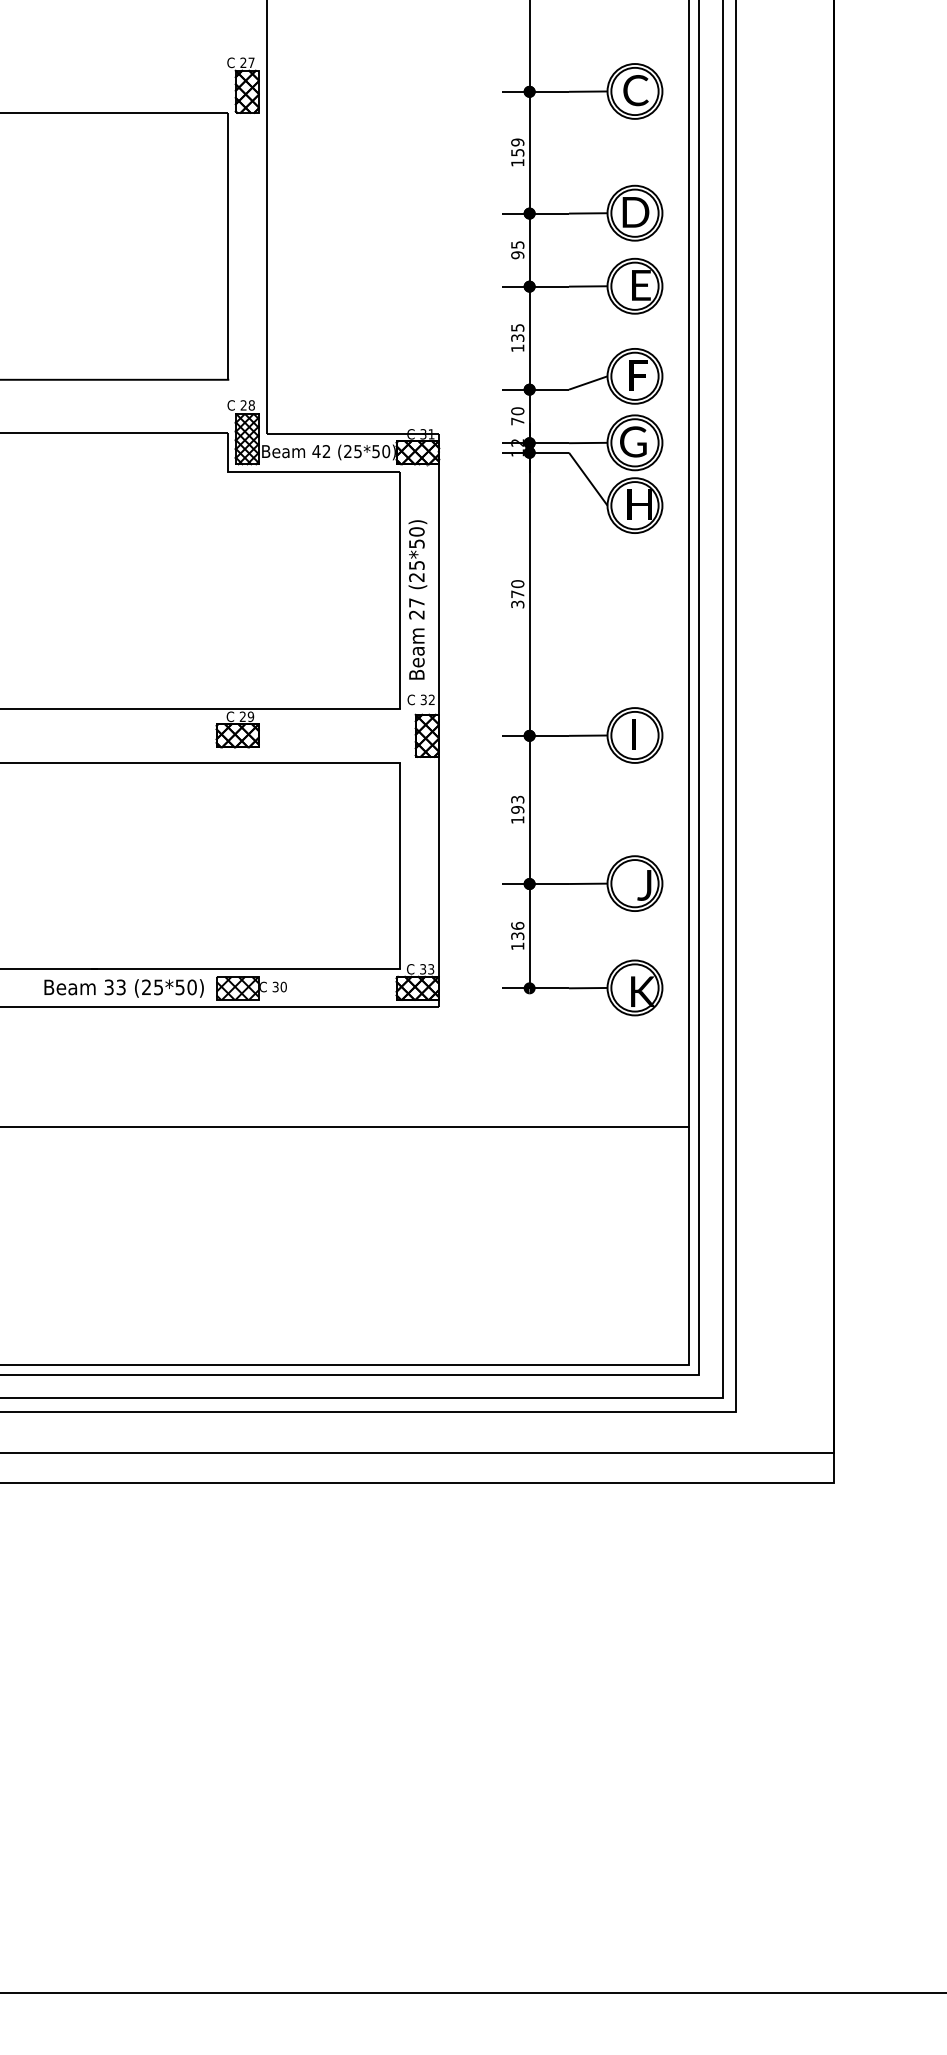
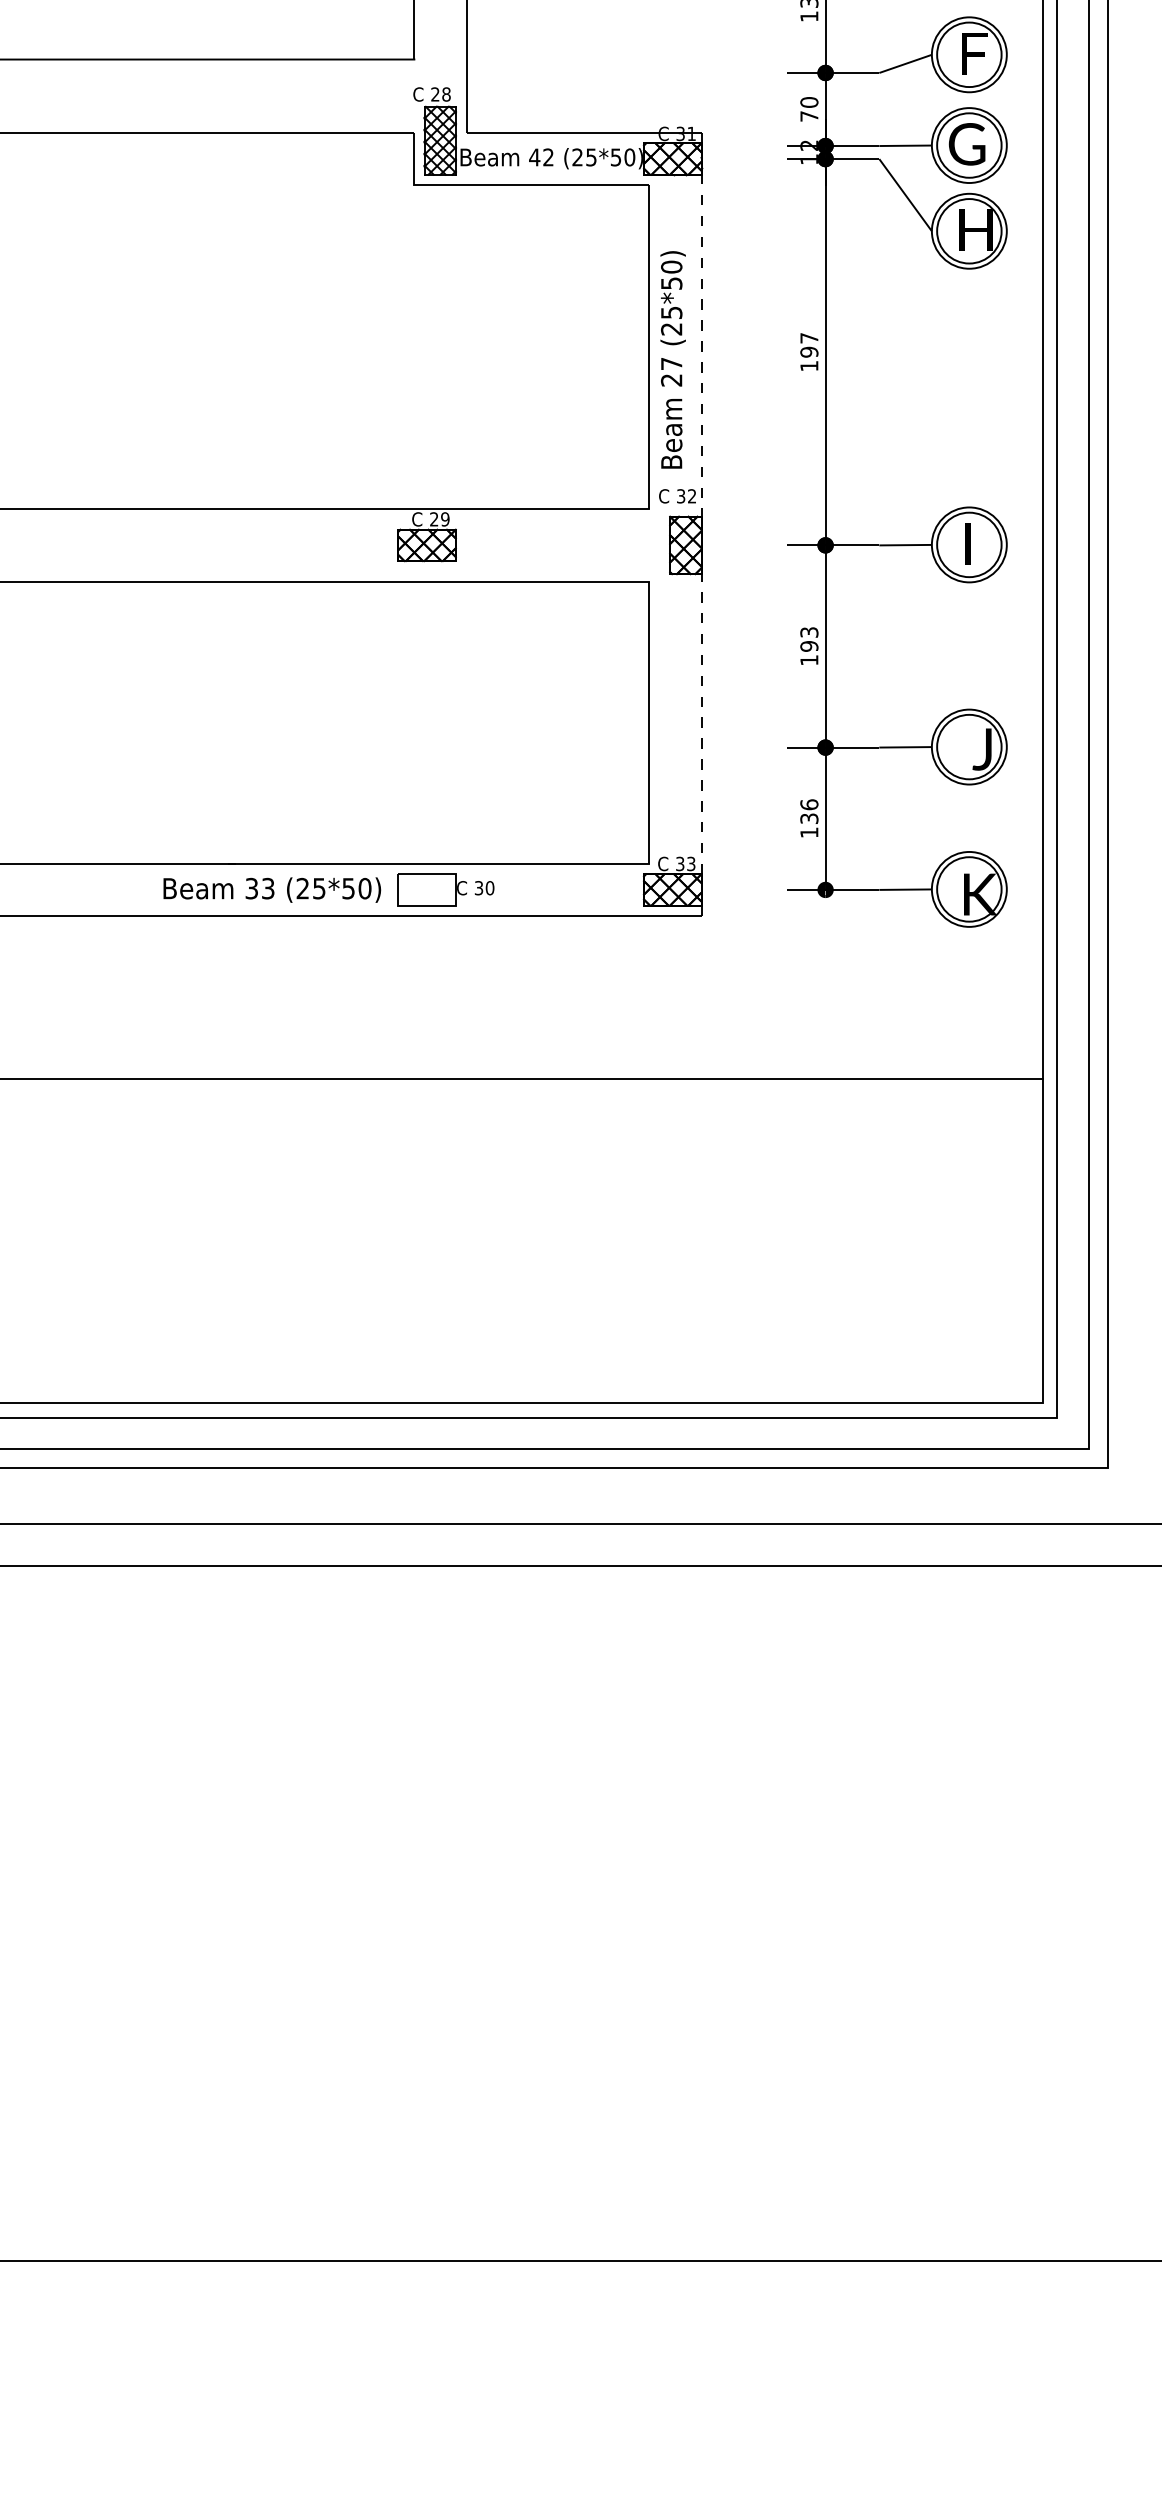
text: (517, 594) -> (809, 352), 370 -> 197
line: (438, 720) -> (701, 524), solid -> dashed
hatch: (237, 987) -> (426, 888), removed

